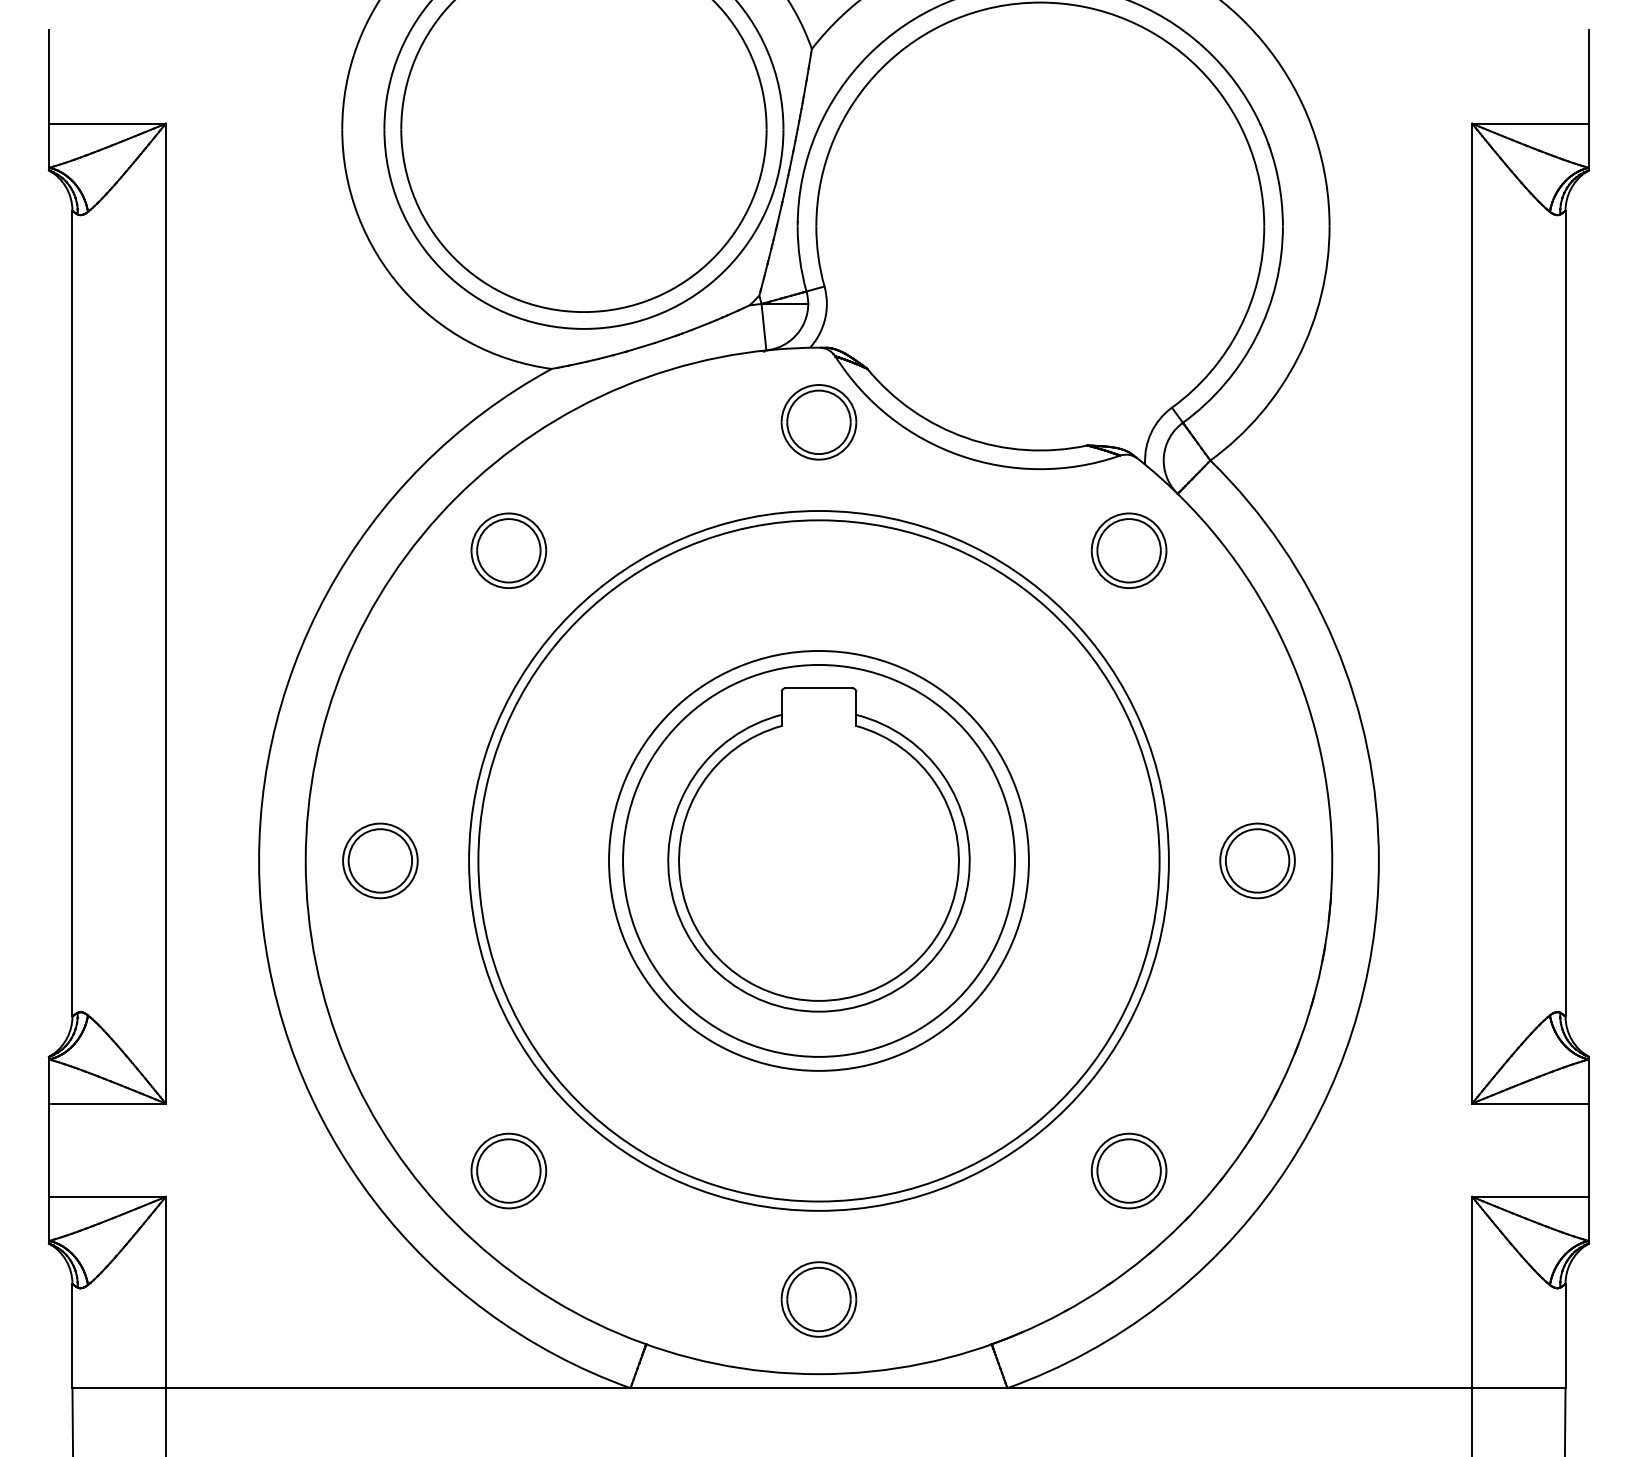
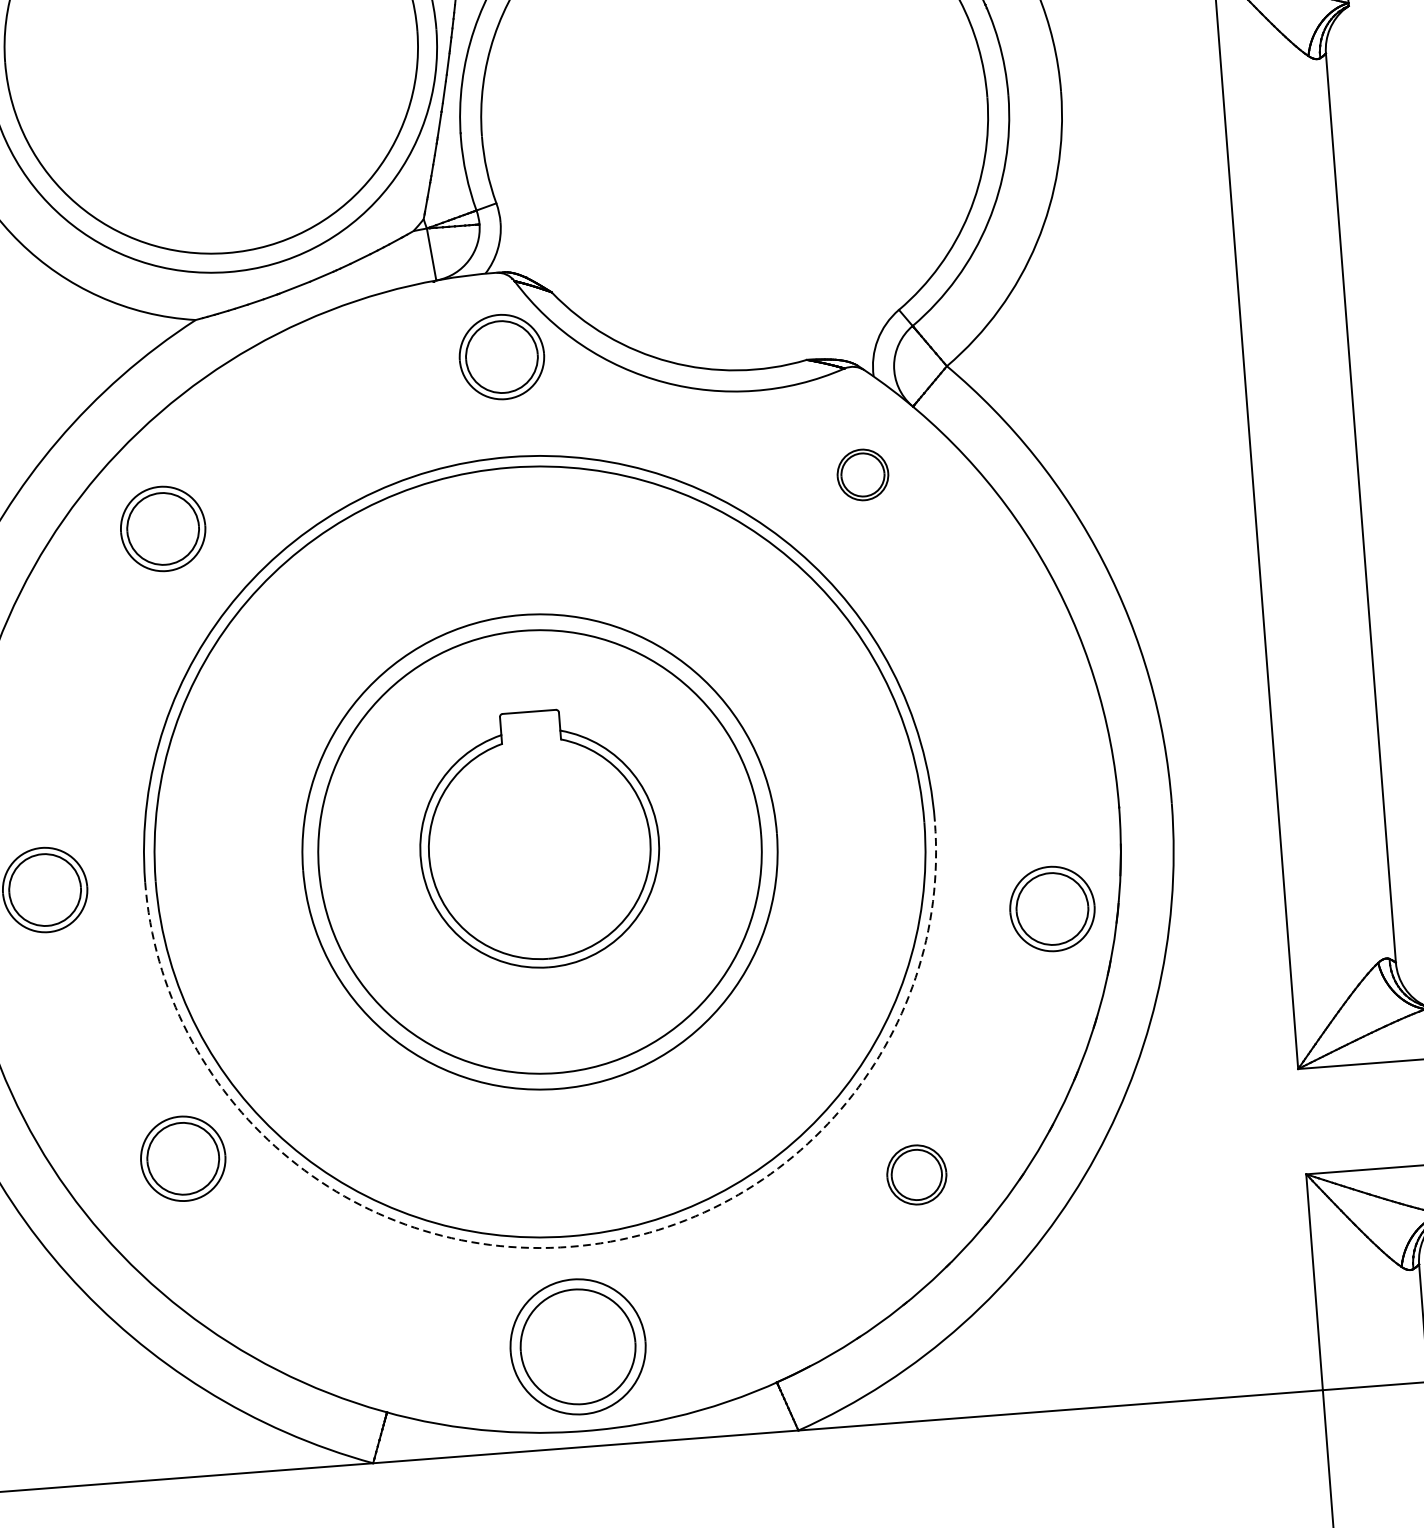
part: (1128, 550) -> (862, 474), size x0.6
part: (818, 849) -> (538, 839), size x0.7
part: (1257, 860) -> (1052, 908), moved
part: (508, 1170) -> (182, 1158), moved
part: (1128, 1170) -> (916, 1174), size x0.7
arc: (818, 1210) -> (569, 1246), solid -> dashed
part: (818, 1299) -> (577, 1346), size x1.6

